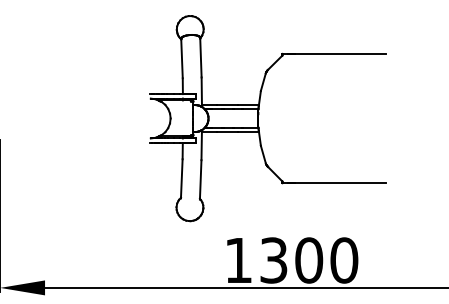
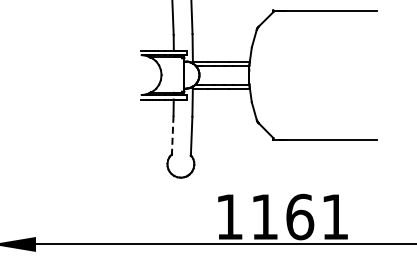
line: (181, 179) -> (172, 136), solid -> dashed
text: (309, 260) -> (300, 217), 1300 -> 1161

